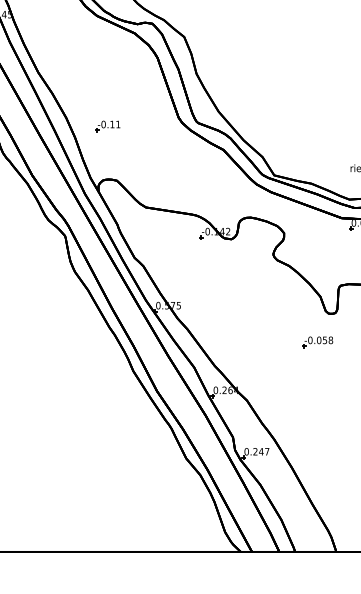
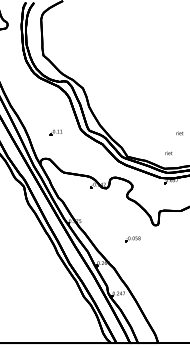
part: (106, 126) -> (55, 132), moved
part: (316, 342) -> (132, 239), moved

